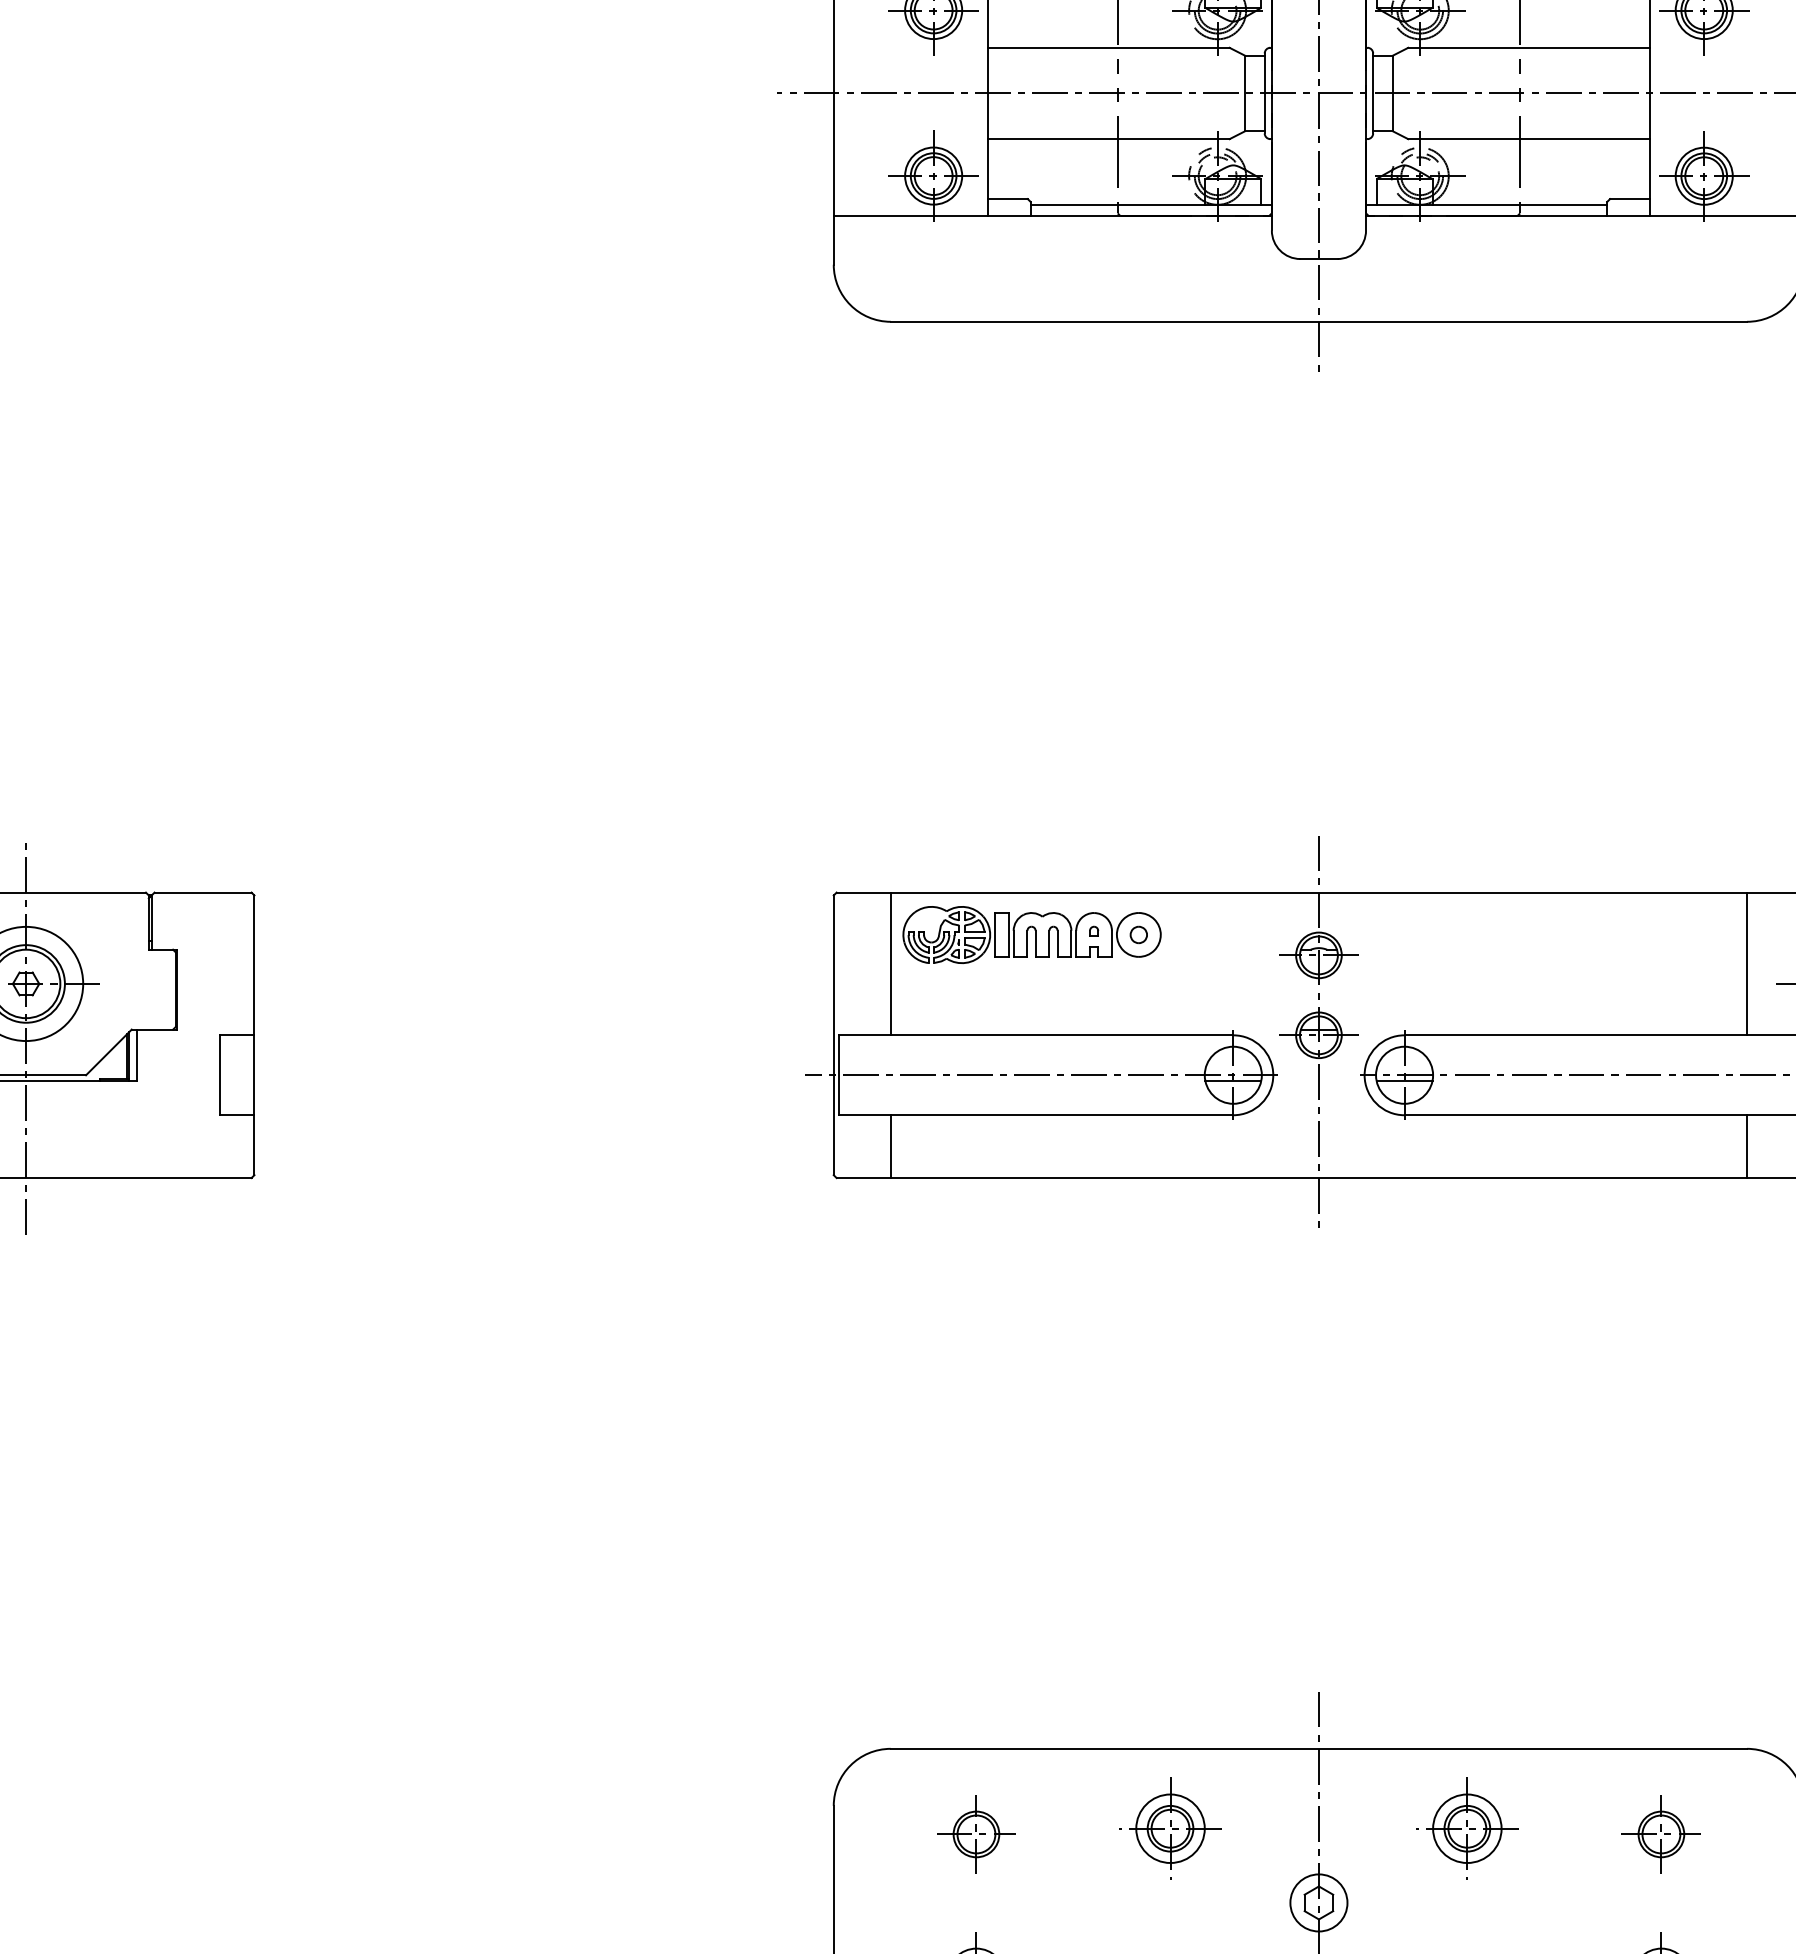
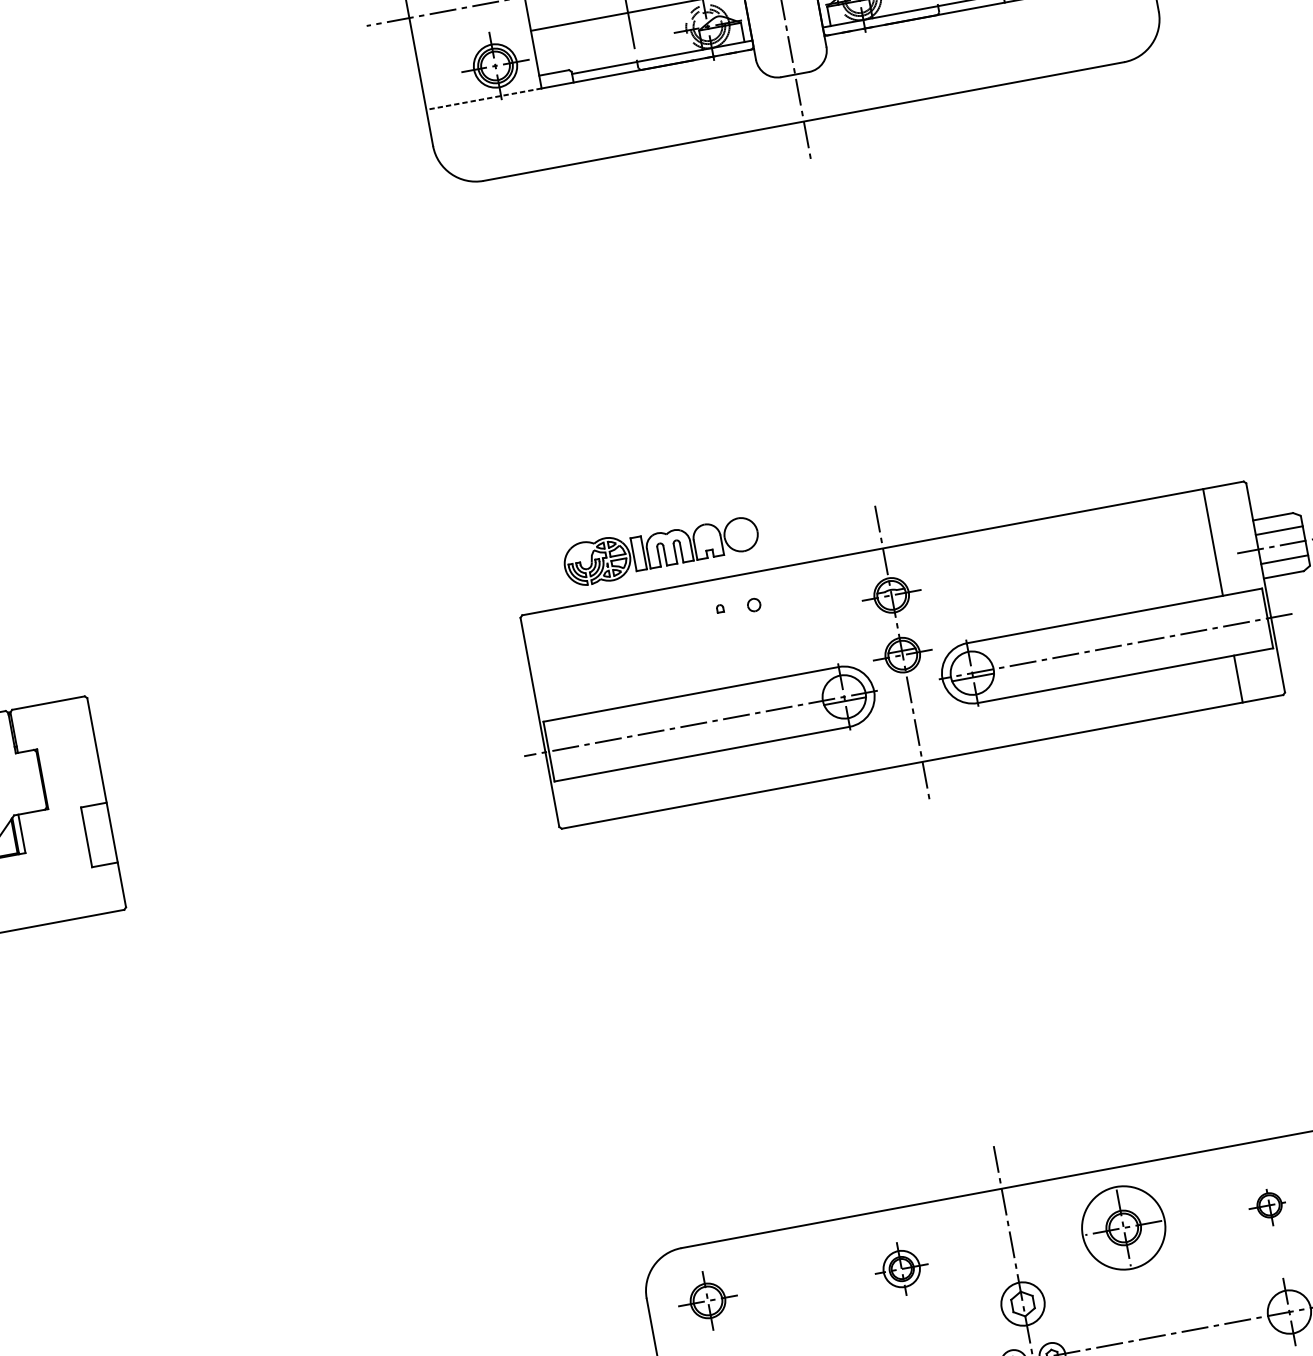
line: (910, 216) -> (483, 99), solid -> dashed
part: (1031, 934) -> (660, 549), moved
line: (890, 963) -> (572, 660), removed
line: (890, 1146) -> (597, 797), removed
part: (1170, 1828) -> (901, 1268), size x0.7
circle: (1467, 1828) -> (1123, 1227), size x1.6
part: (976, 1834) -> (708, 1300), moved
part: (1660, 1834) -> (1268, 1205), size x0.7

